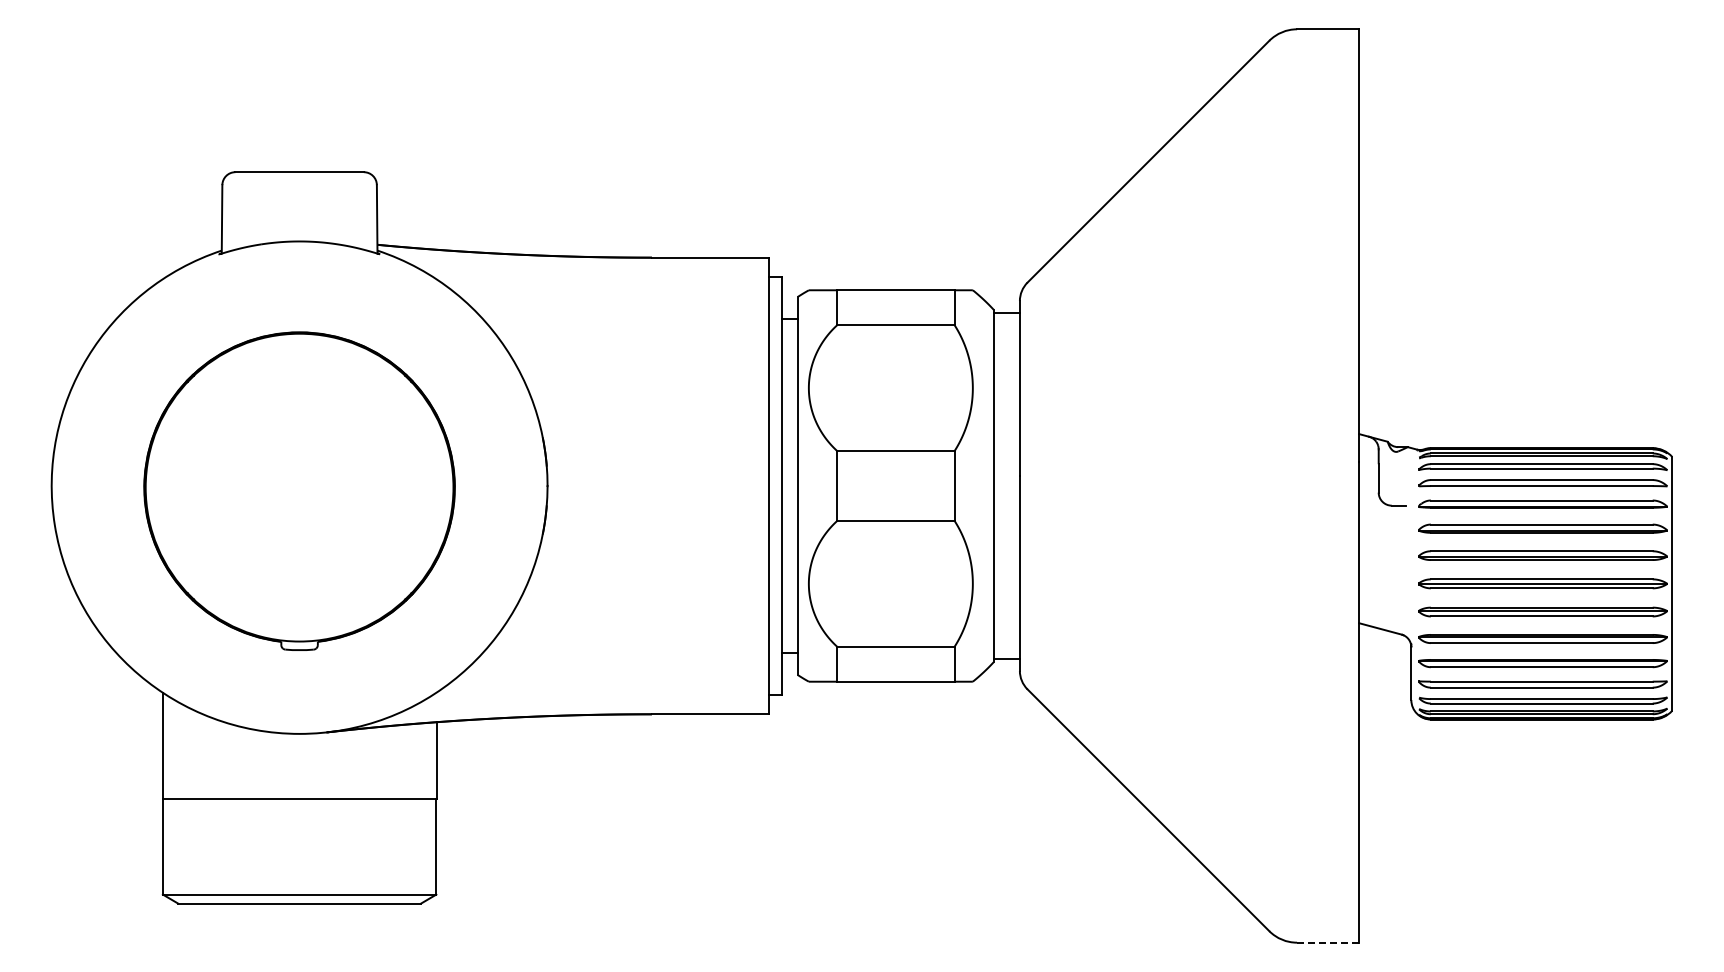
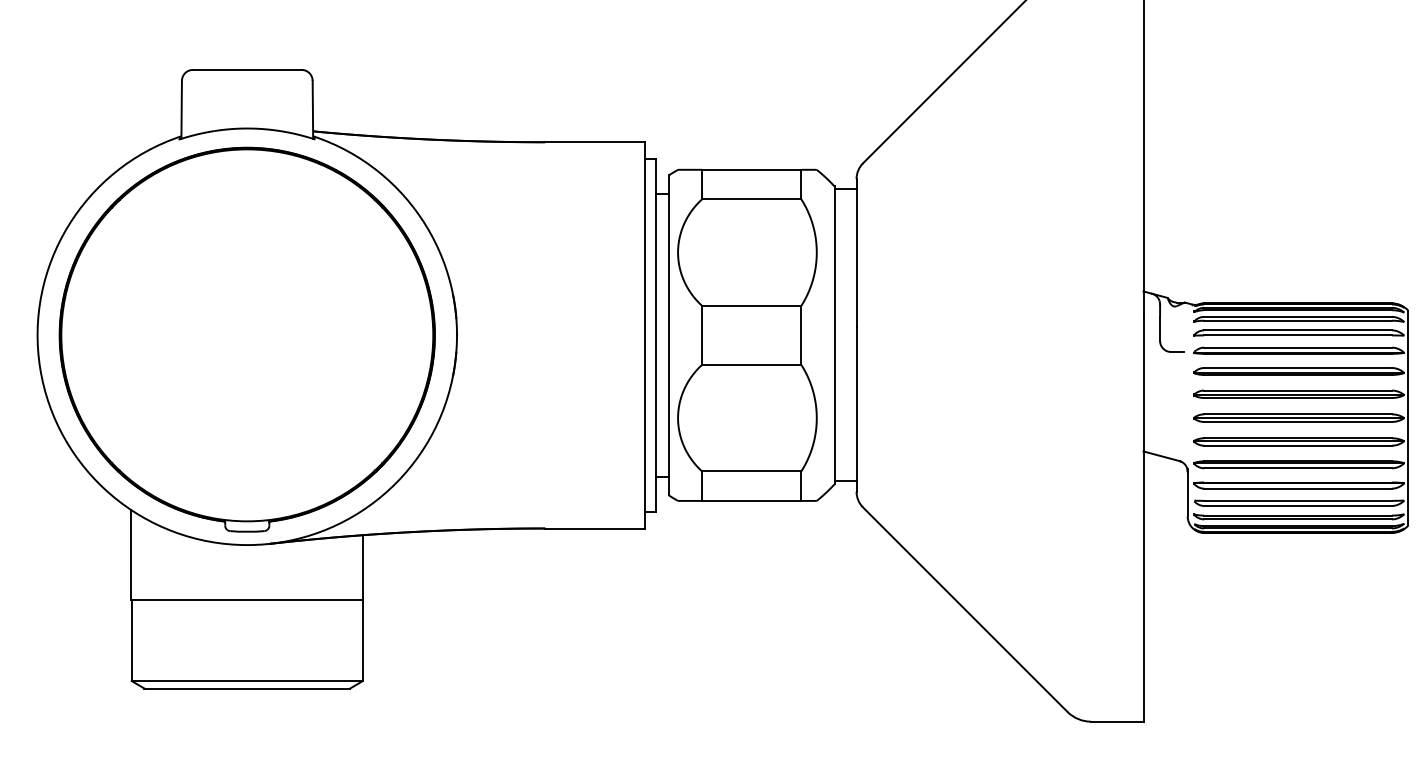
part: (299, 491) -> (247, 340), size x1.43
line: (1328, 942) -> (1117, 721), dashed -> solid

